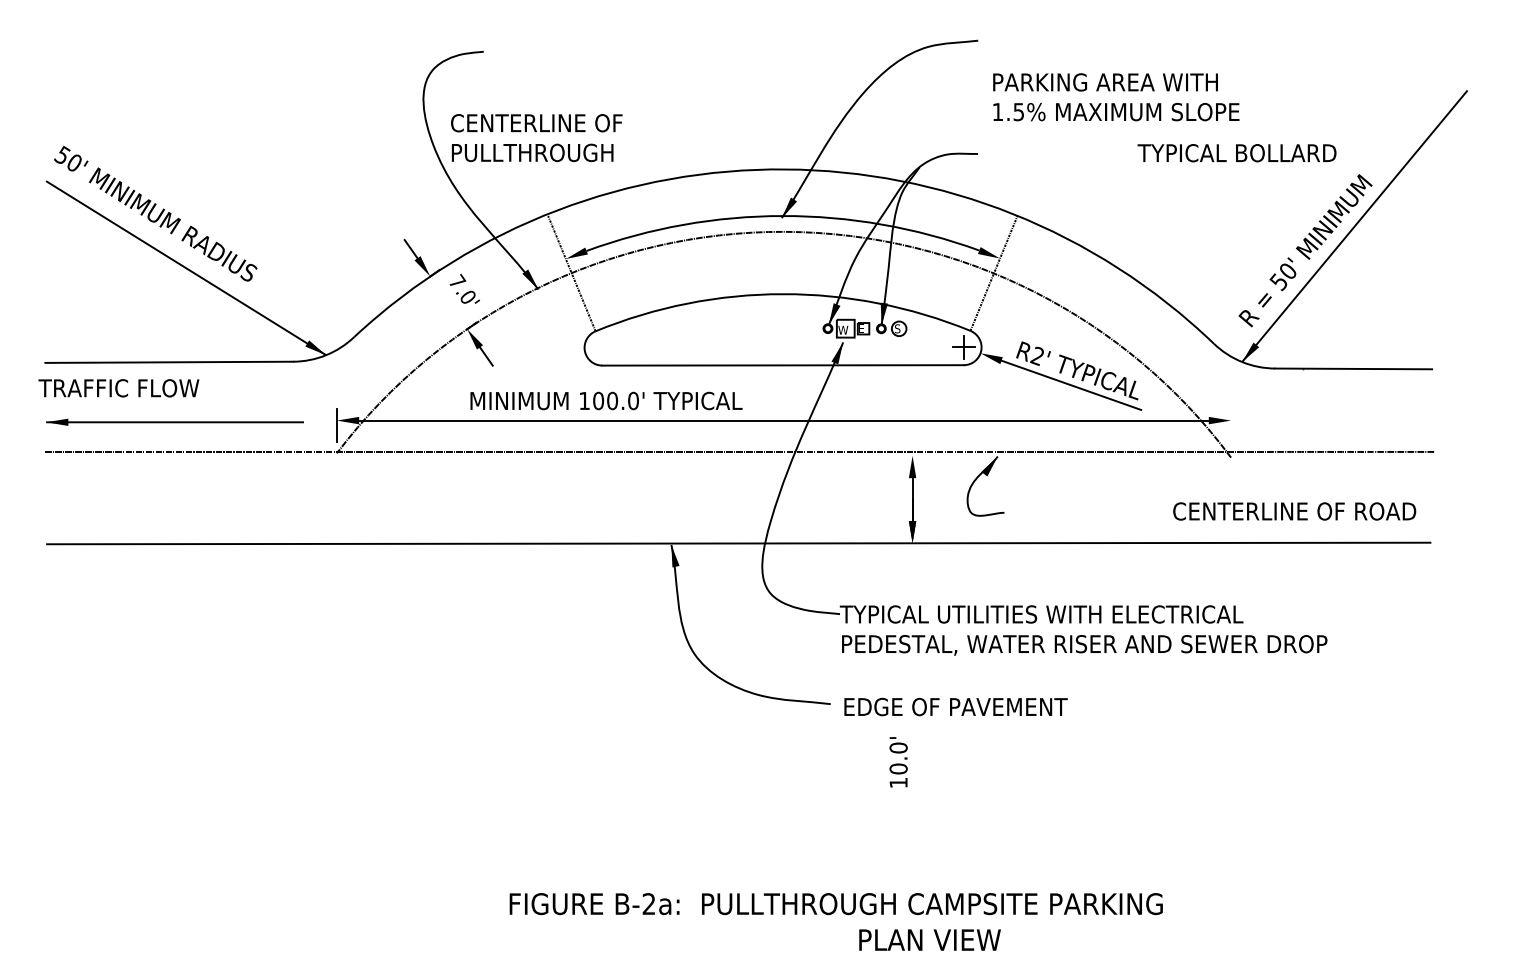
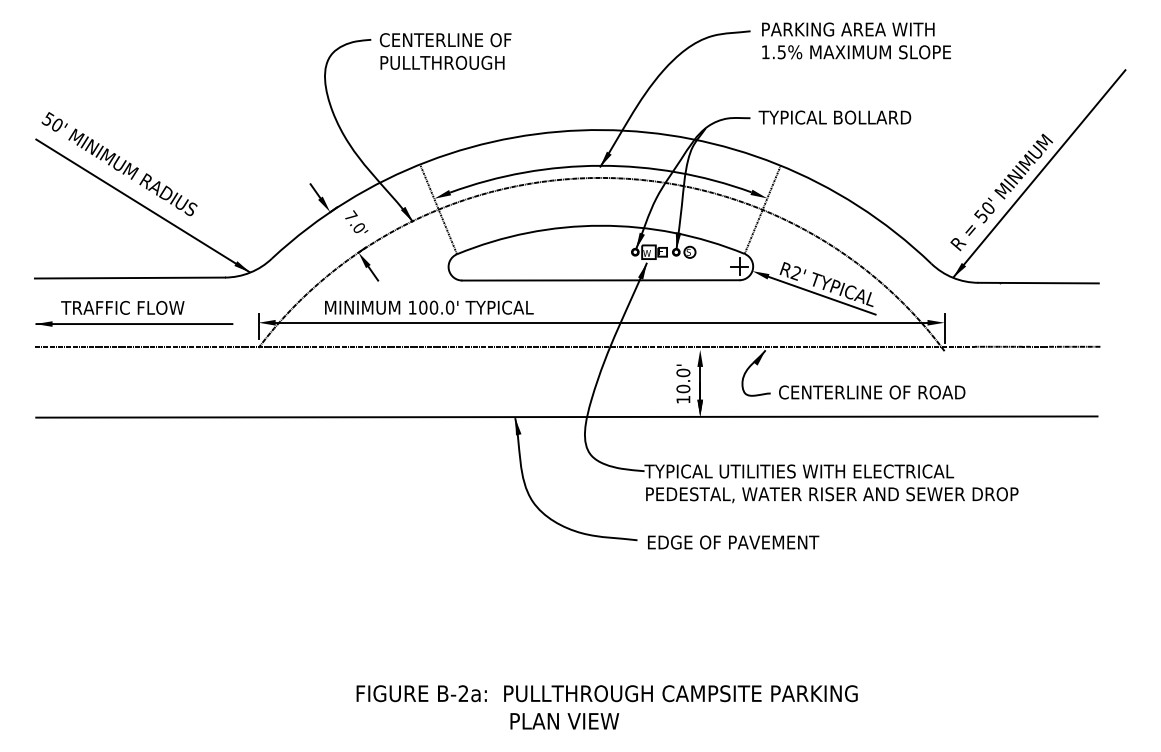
text: (1116, 97) -> (856, 41), moved
text: (536, 138) -> (445, 51), moved
text: (1236, 153) -> (834, 117), moved
text: (118, 388) -> (122, 308), moved
text: (606, 400) -> (429, 307), moved
line: (1231, 427) -> (944, 328), added
text: (1294, 511) -> (872, 392), moved
text: (898, 762) -> (683, 384), moved
text: (835, 904) -> (606, 694), moved
text: (929, 939) -> (564, 720), moved

